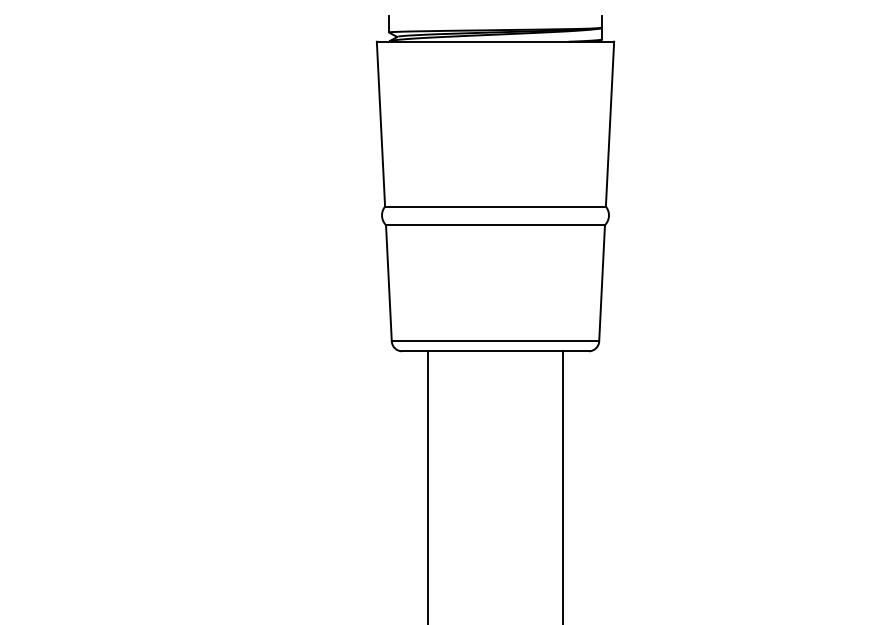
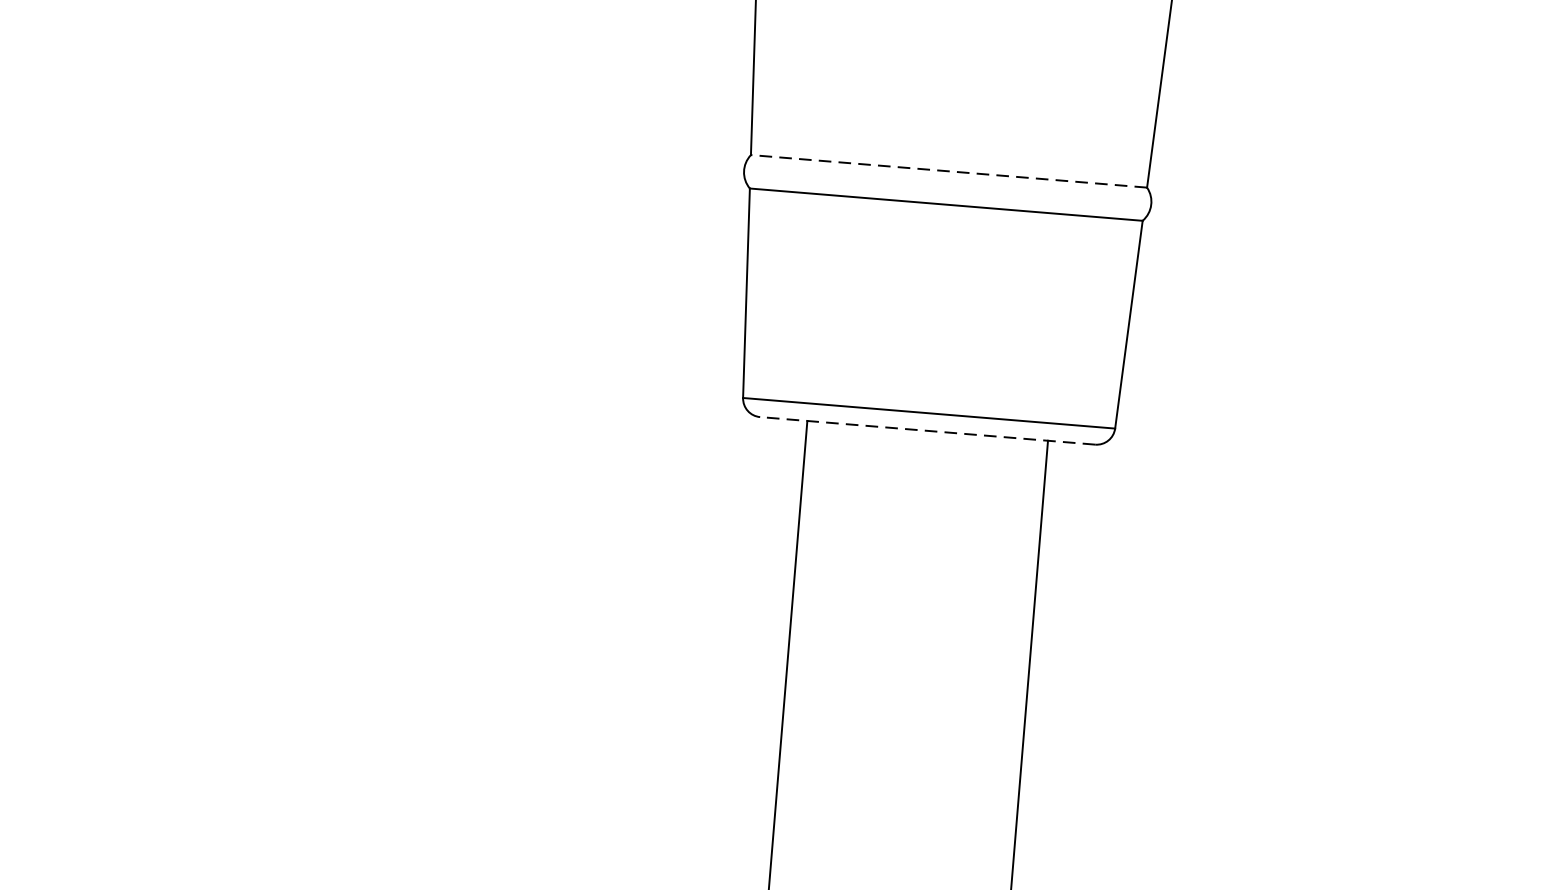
line: (495, 206) -> (949, 171), solid -> dashed
line: (495, 351) -> (927, 431), solid -> dashed

